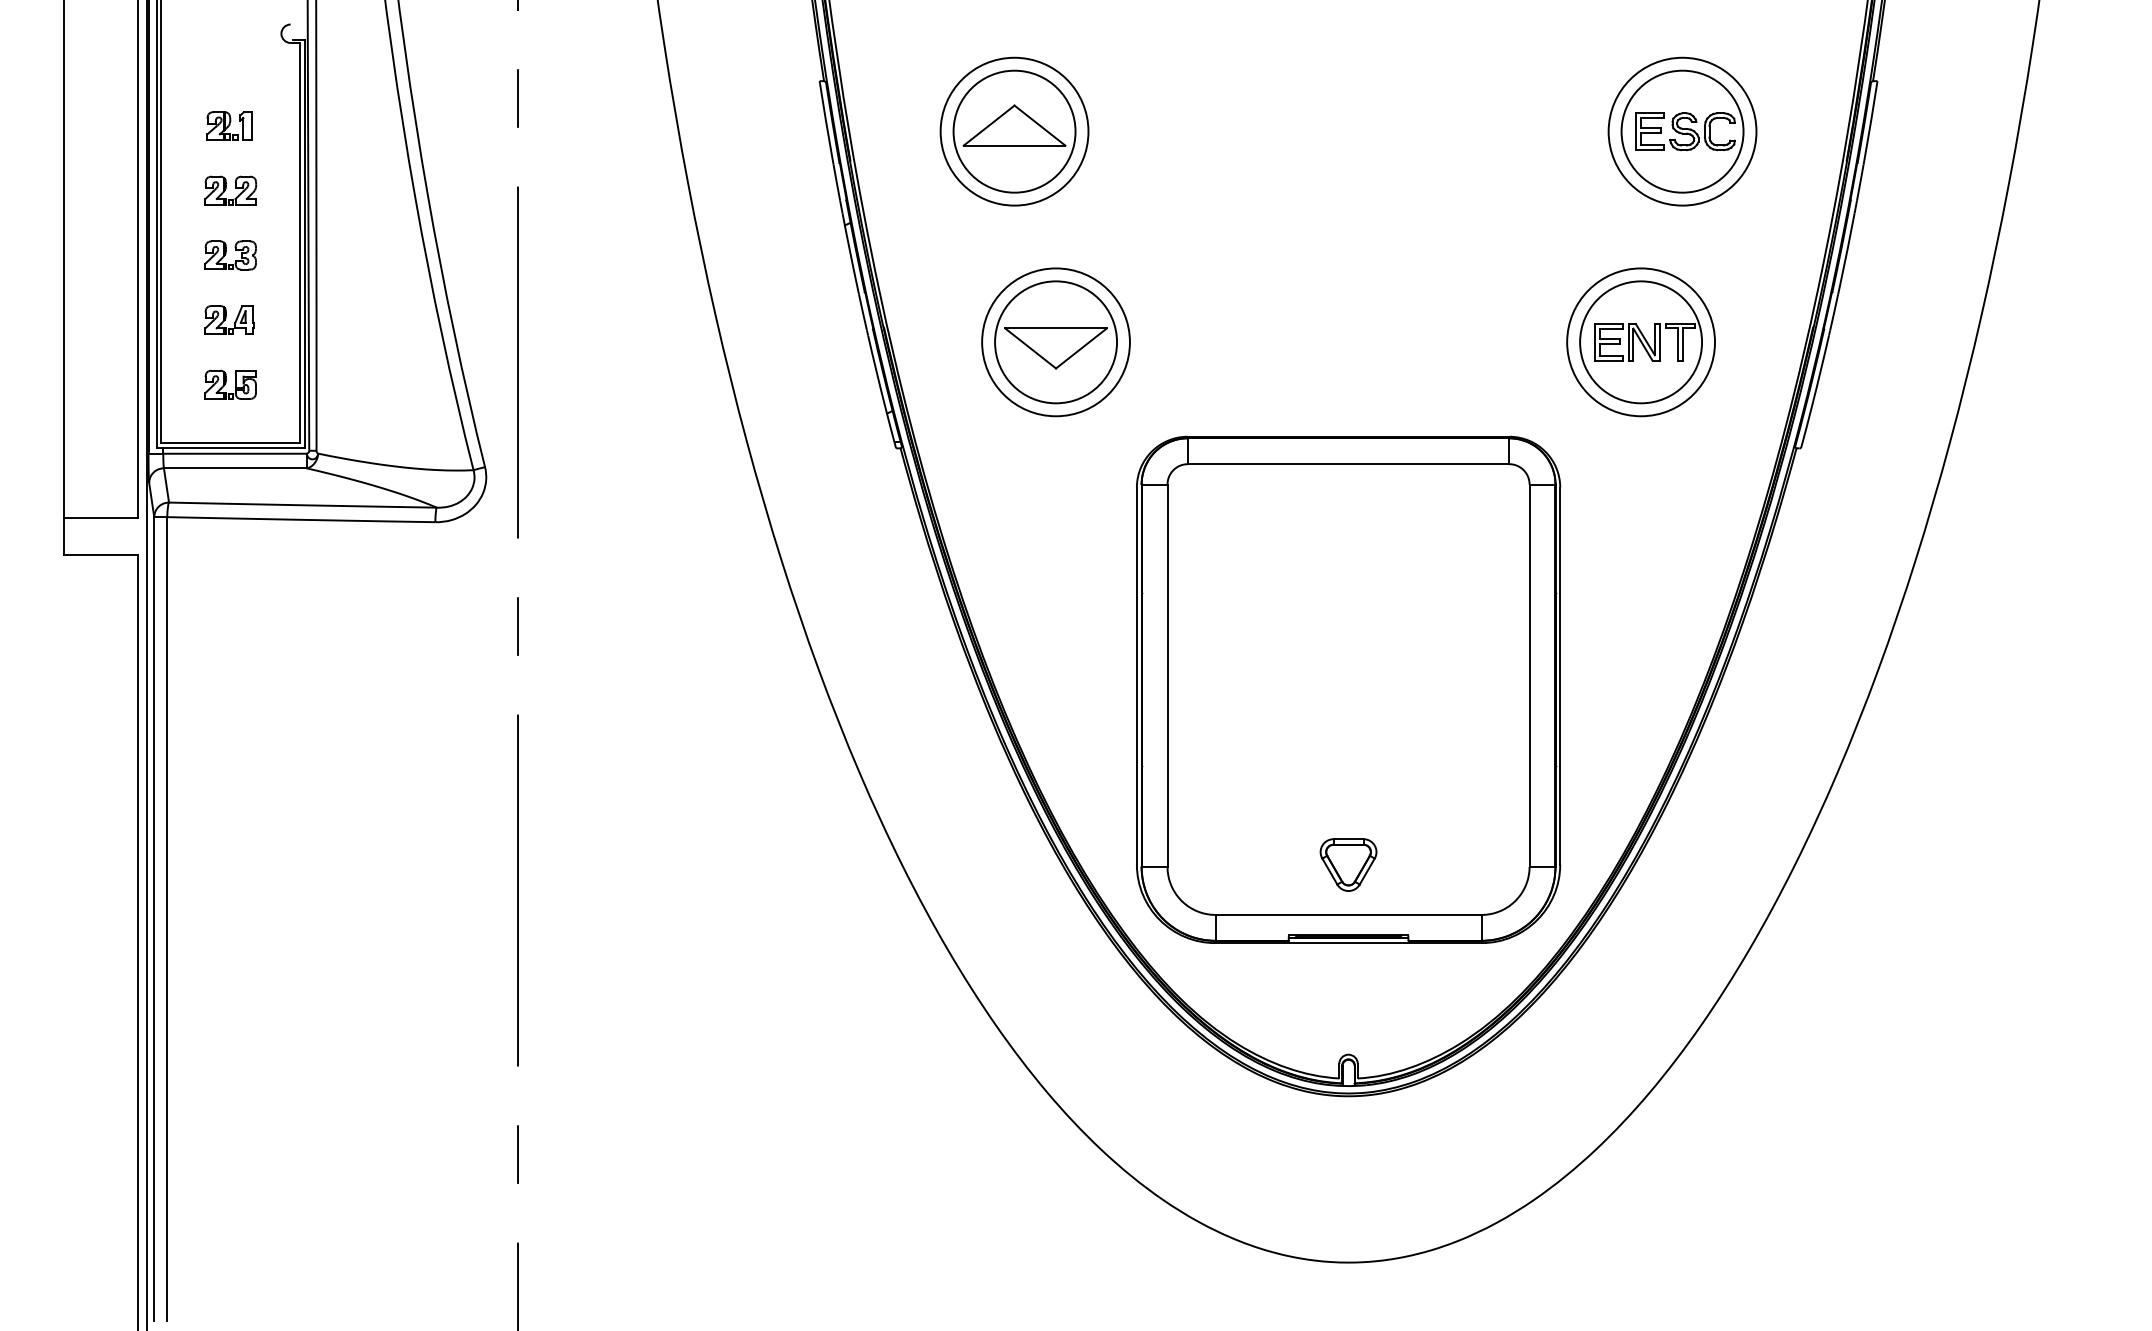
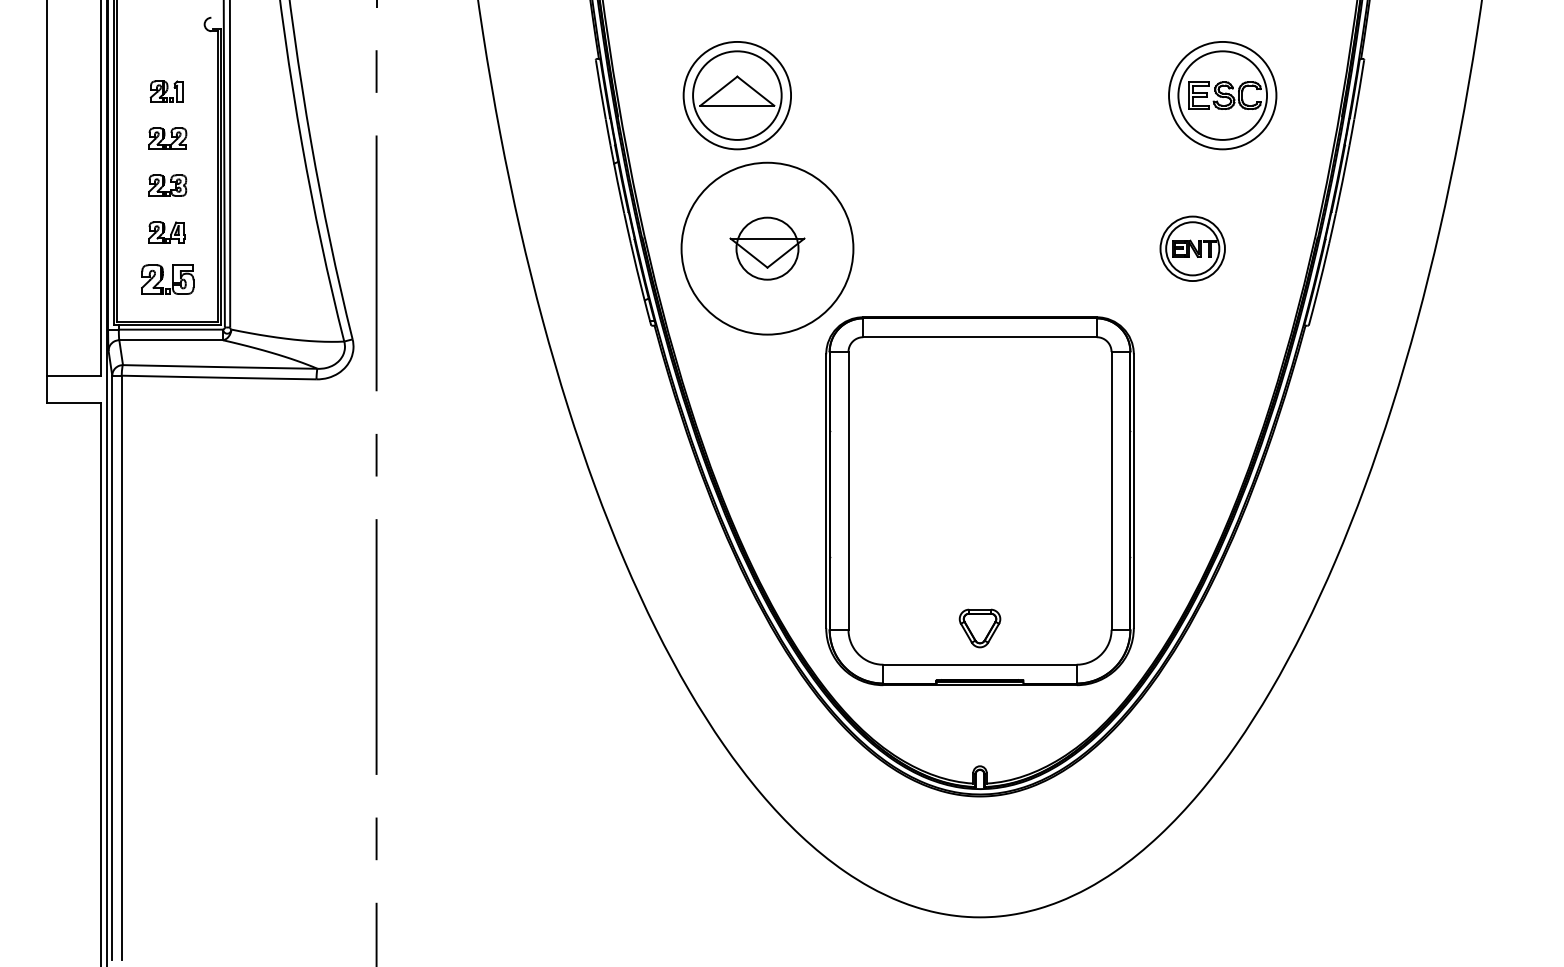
circle: (1056, 342) -> (767, 248), size x0.7
circle: (1056, 342) -> (767, 248), size x1.6
part: (1640, 342) -> (1192, 248), size x0.6
part: (230, 384) -> (167, 279), size x1.4

